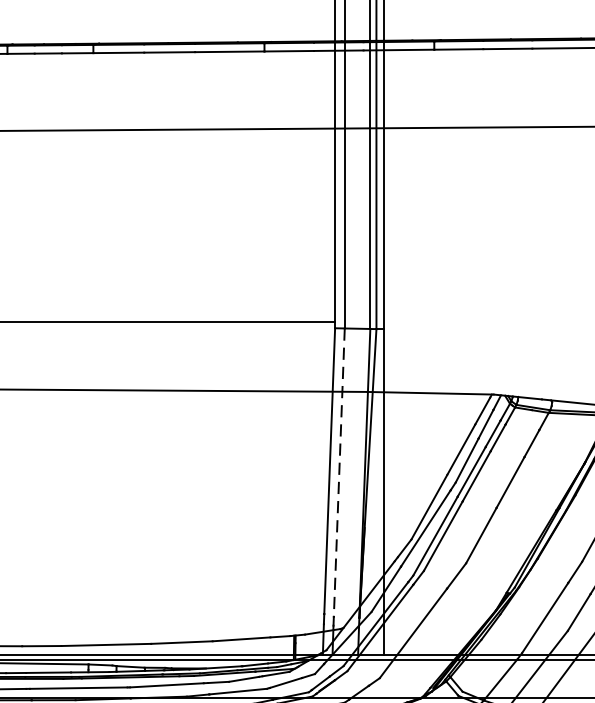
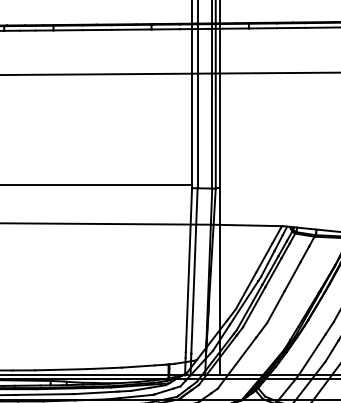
line: (339, 471) -> (194, 270), dashed -> solid

